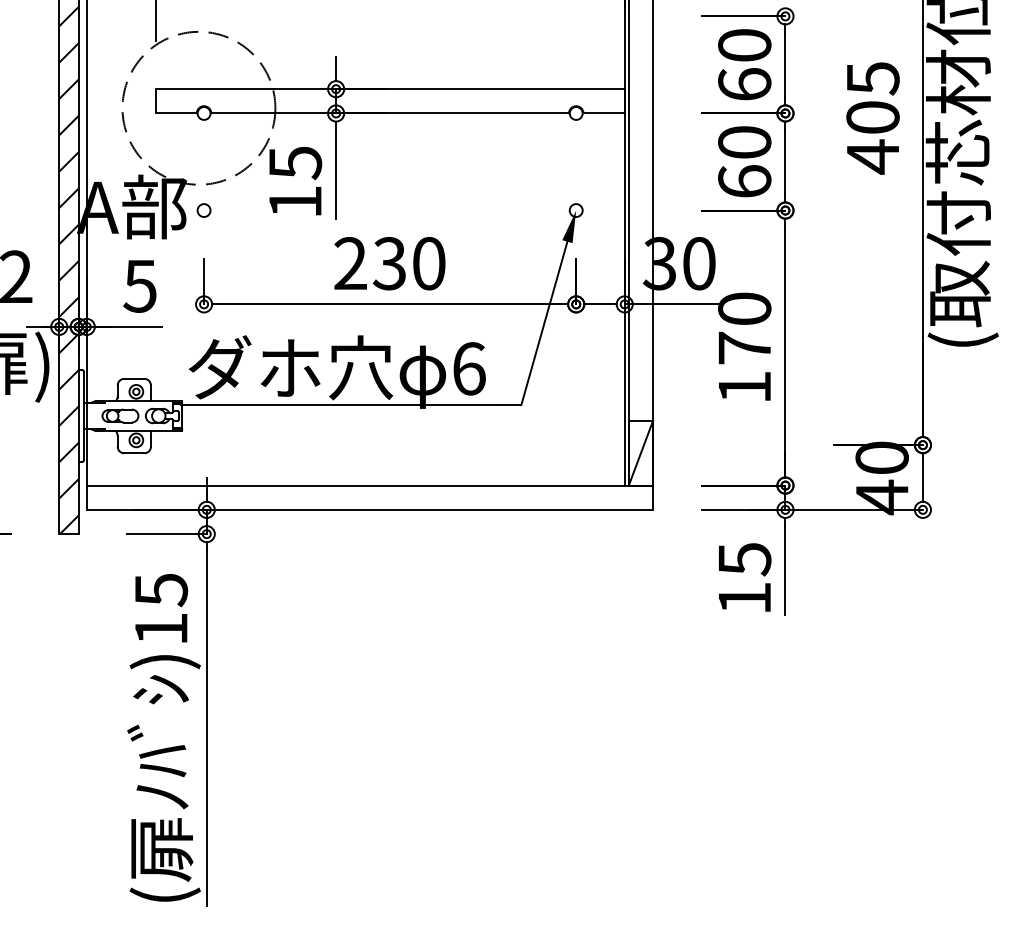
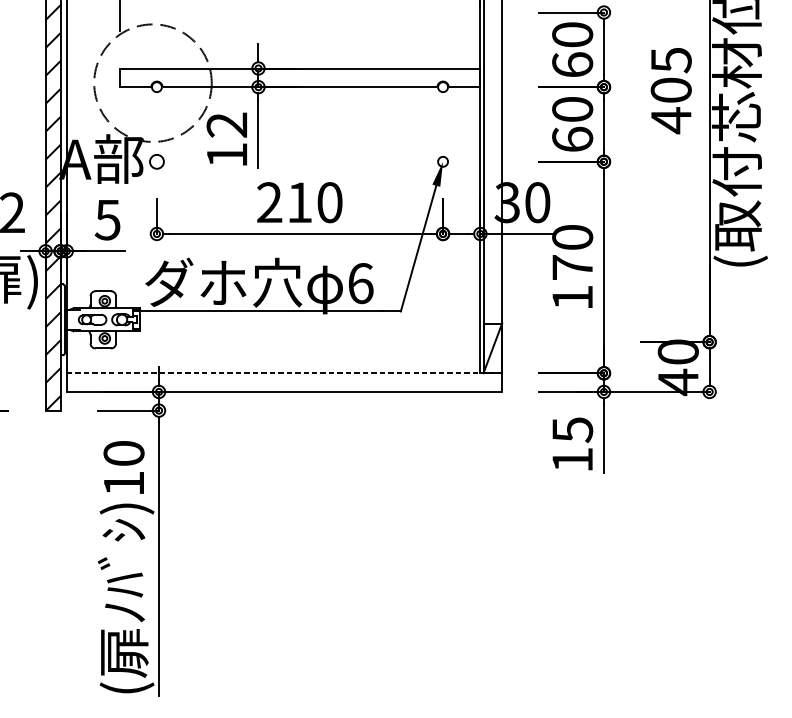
text: (295, 163) -> (227, 125), 15 -> 12
circle: (203, 210) -> (156, 161), size x1.4
text: (388, 263) -> (298, 202), 230 -> 210
line: (370, 485) -> (284, 373), solid -> dashed
text: (161, 590) -> (124, 453), )15 -> )10

